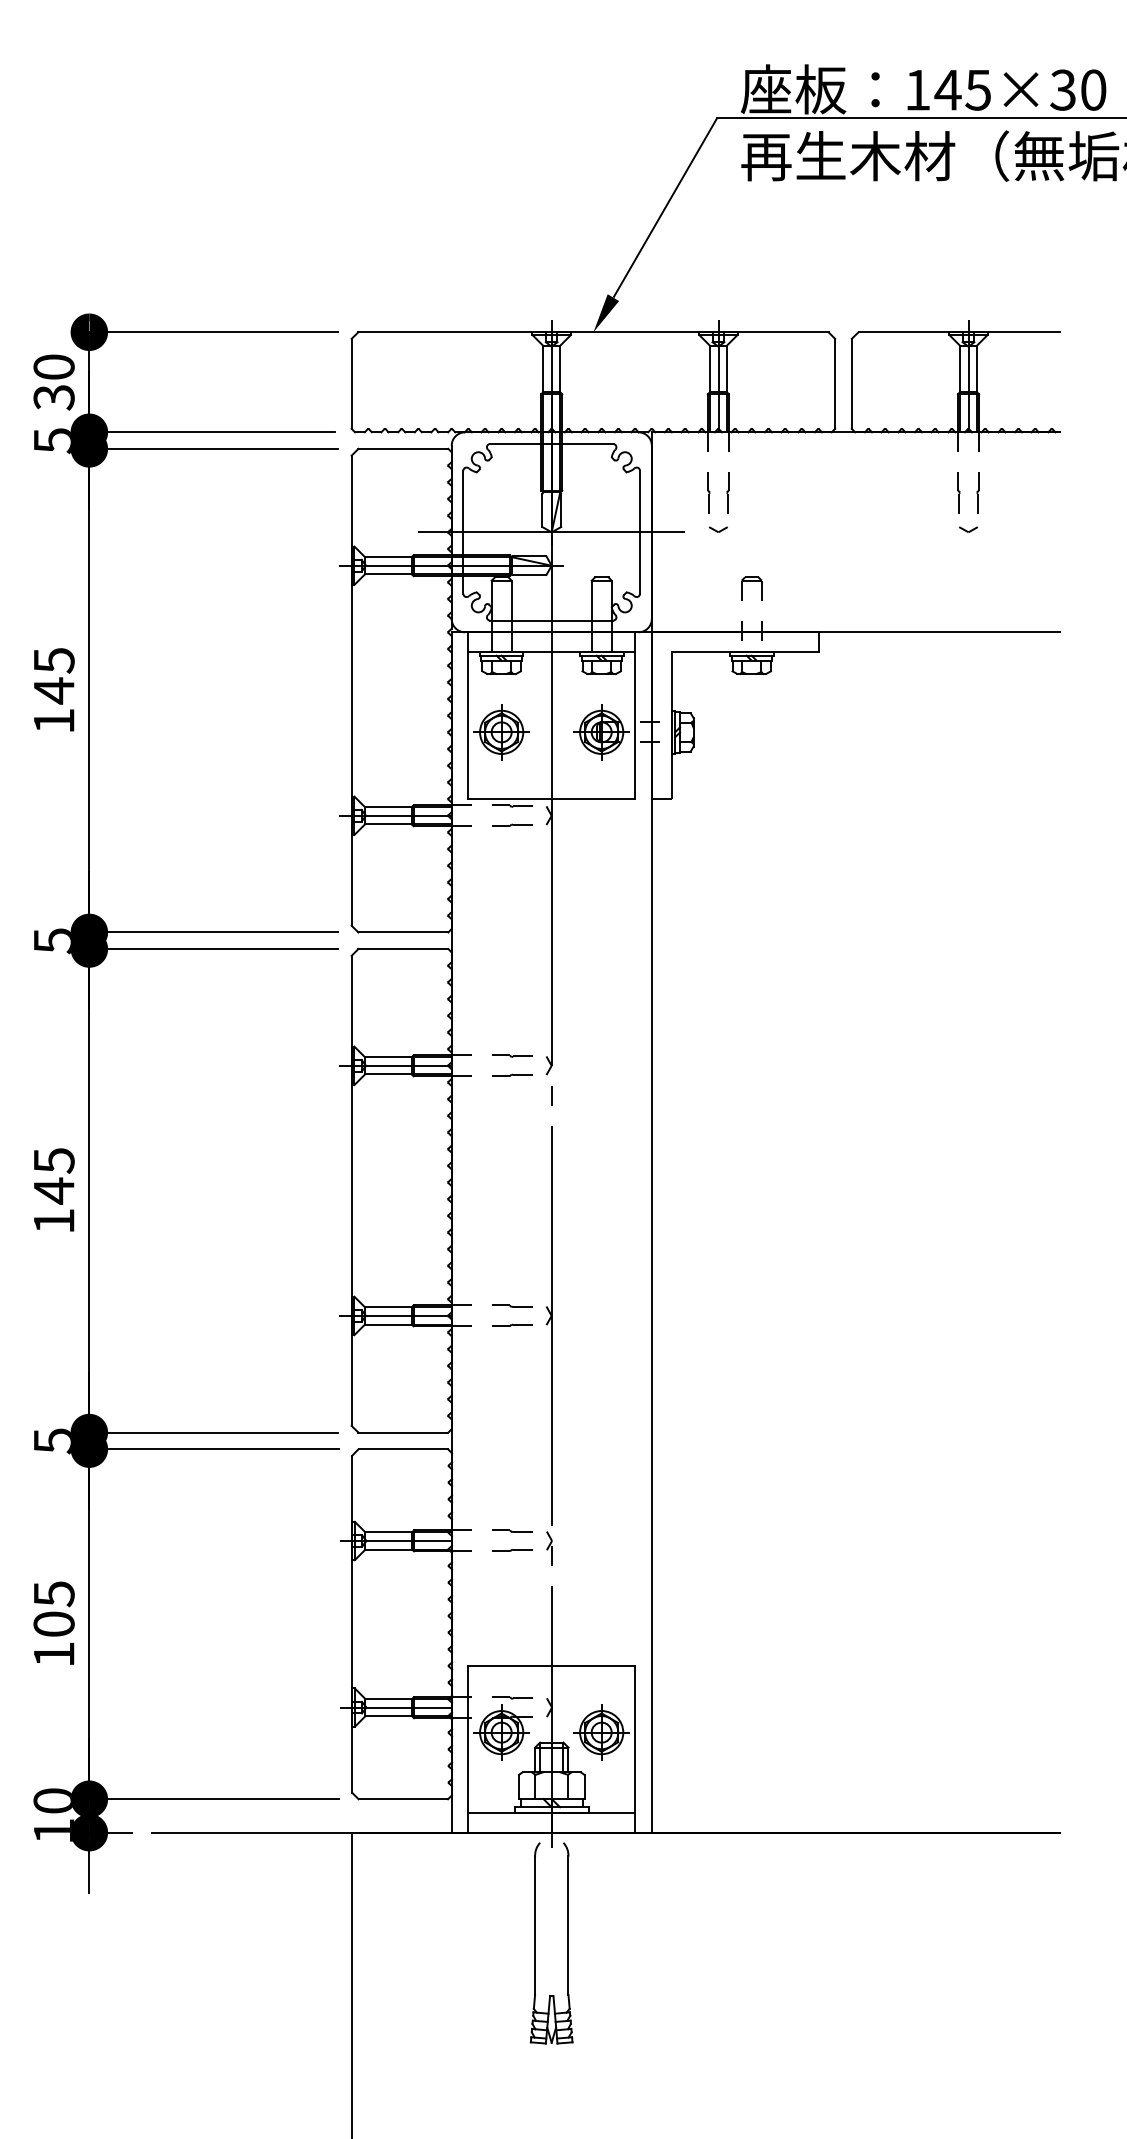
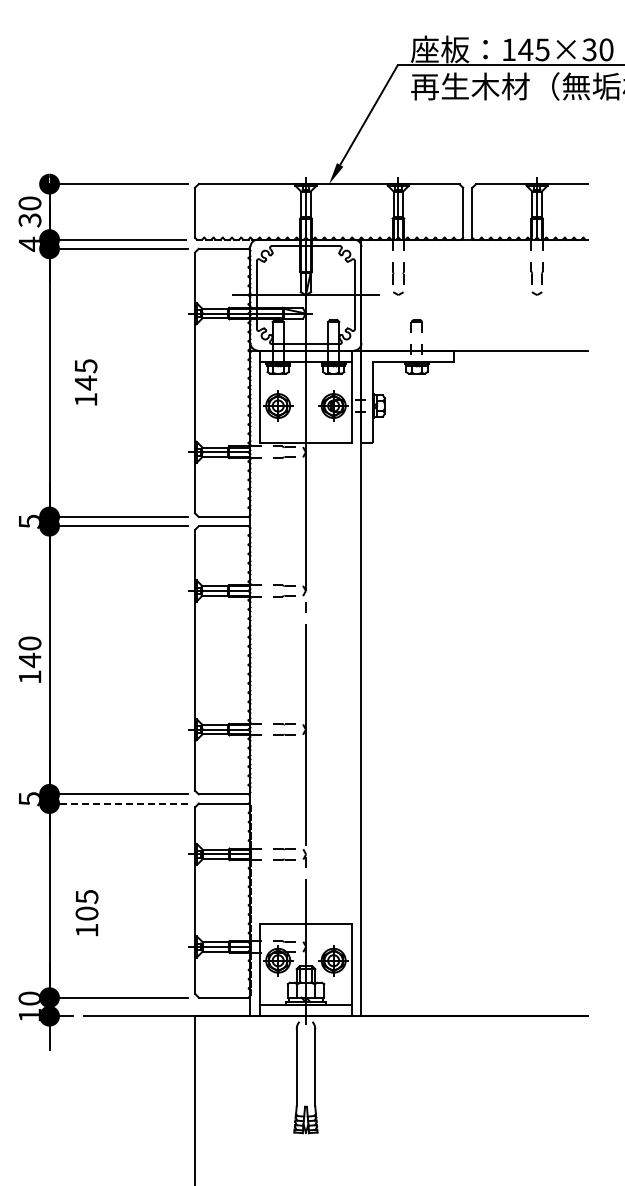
text: (53, 439) -> (29, 243), 5 -> 4
text: (54, 689) -> (86, 382), moved
text: (53, 1160) -> (29, 643), 145 -> 140
line: (213, 1449) -> (118, 803), solid -> dashed
text: (53, 1623) -> (86, 913), moved

